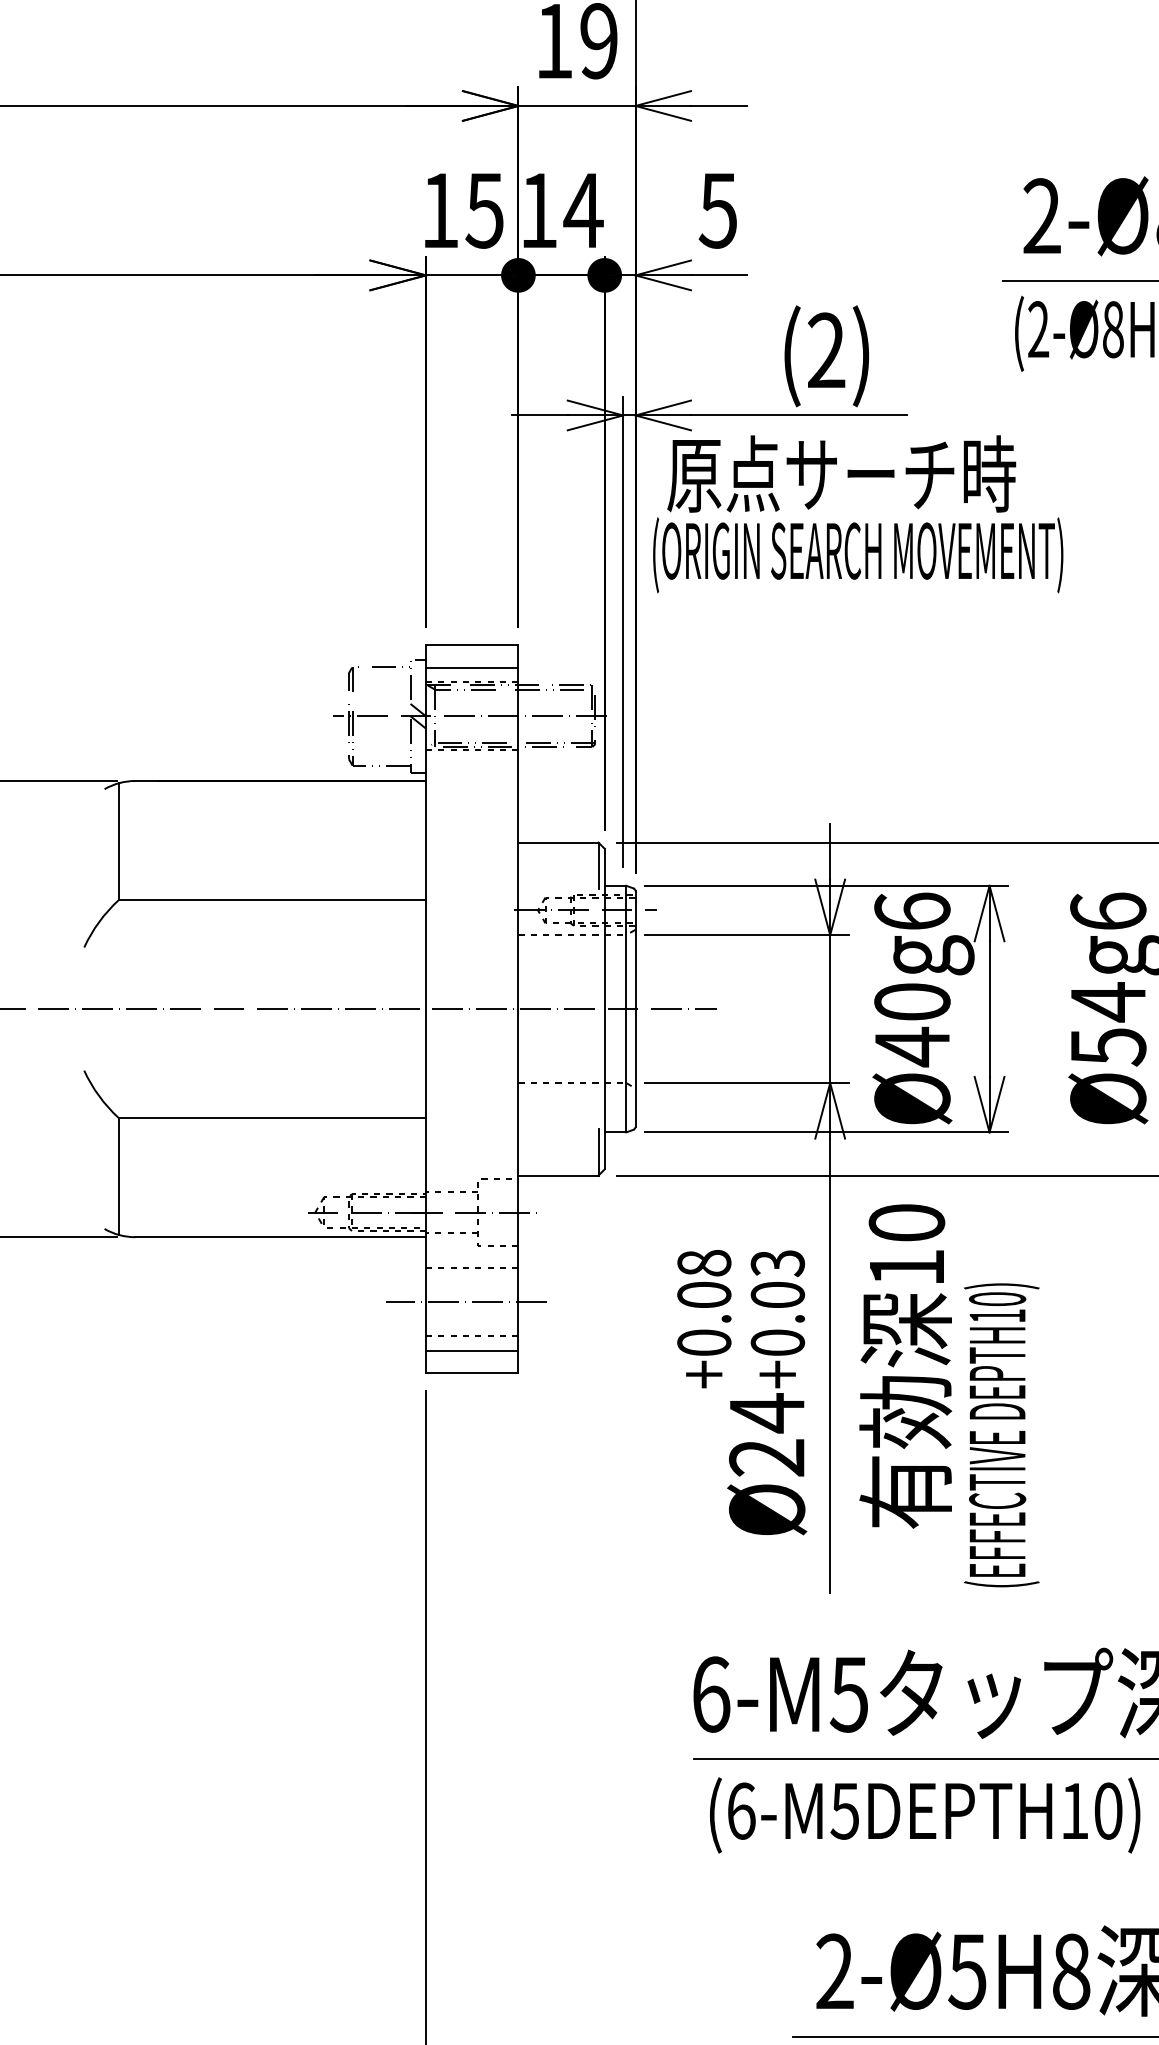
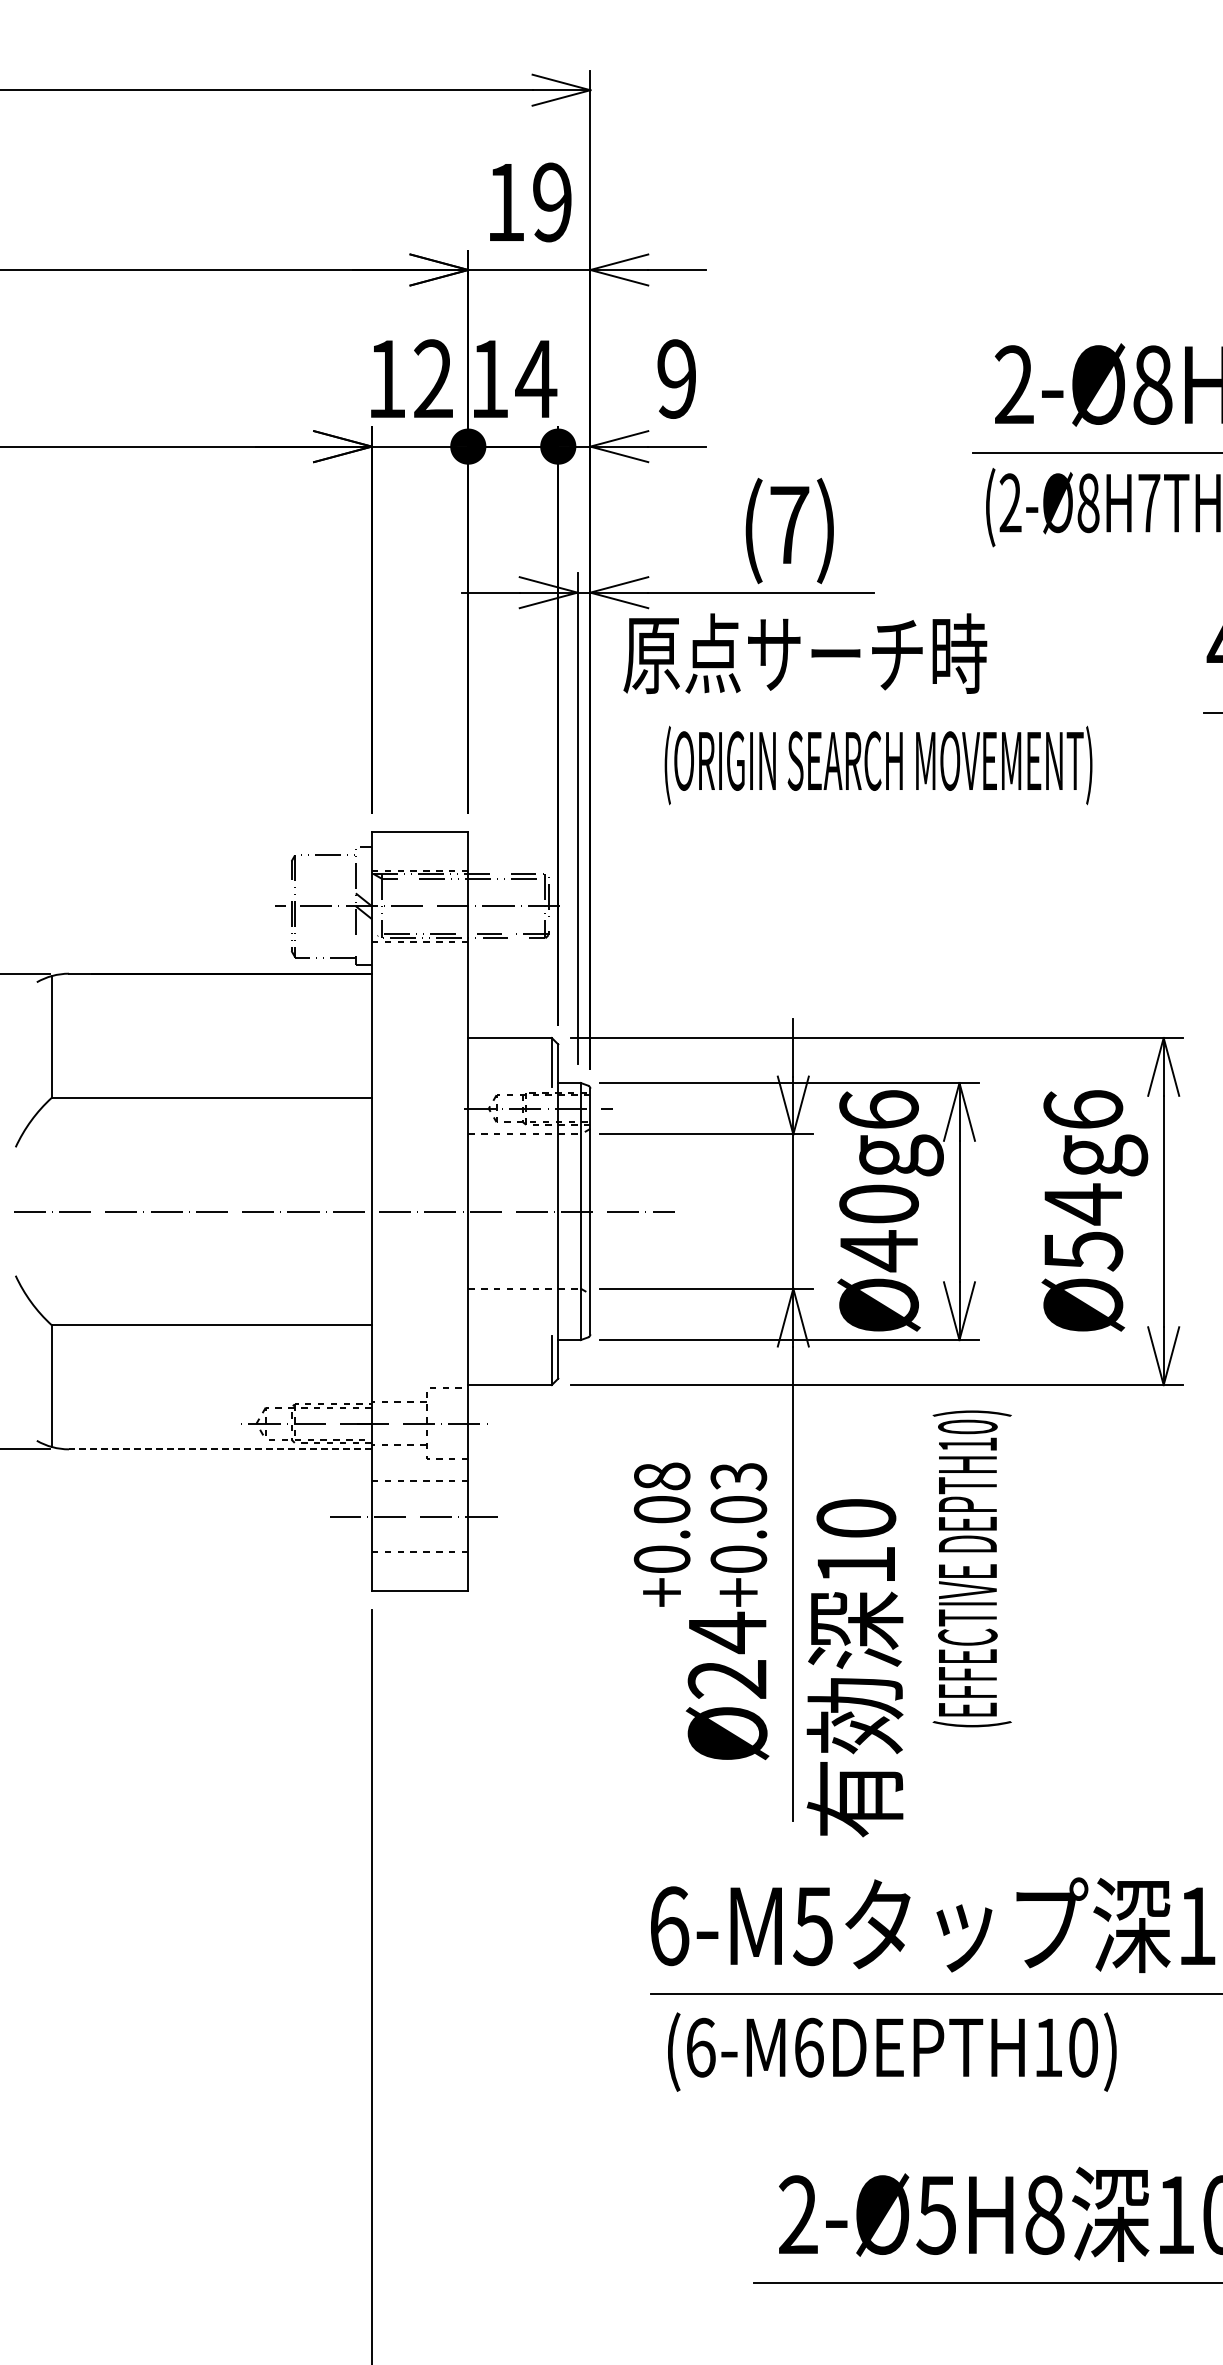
text: (484, 210) -> (432, 378), 15 -> 12
text: (718, 210) -> (676, 378), 5 -> 9
text: (826, 350) -> (789, 524), (2) -> (7)
text: (858, 555) -> (878, 765), moved
line: (471, 667) -> (419, 855), removed
line: (279, 1237) -> (219, 1449), solid -> dashed
line: (471, 1350) -> (419, 1567), removed
text: (905, 1366) -> (854, 1668), moved
text: (1001, 1434) -> (971, 1568), moved
text: (844, 1810) -> (808, 2047), (6-M5DEPTH10) -> (6-M6DEPTH10)

